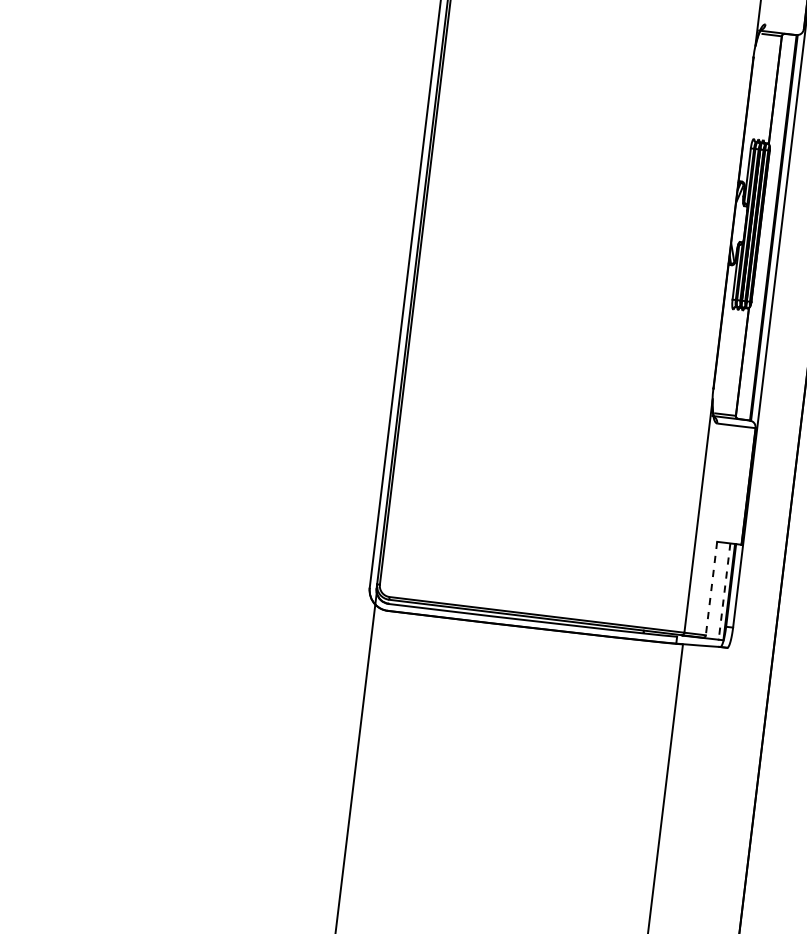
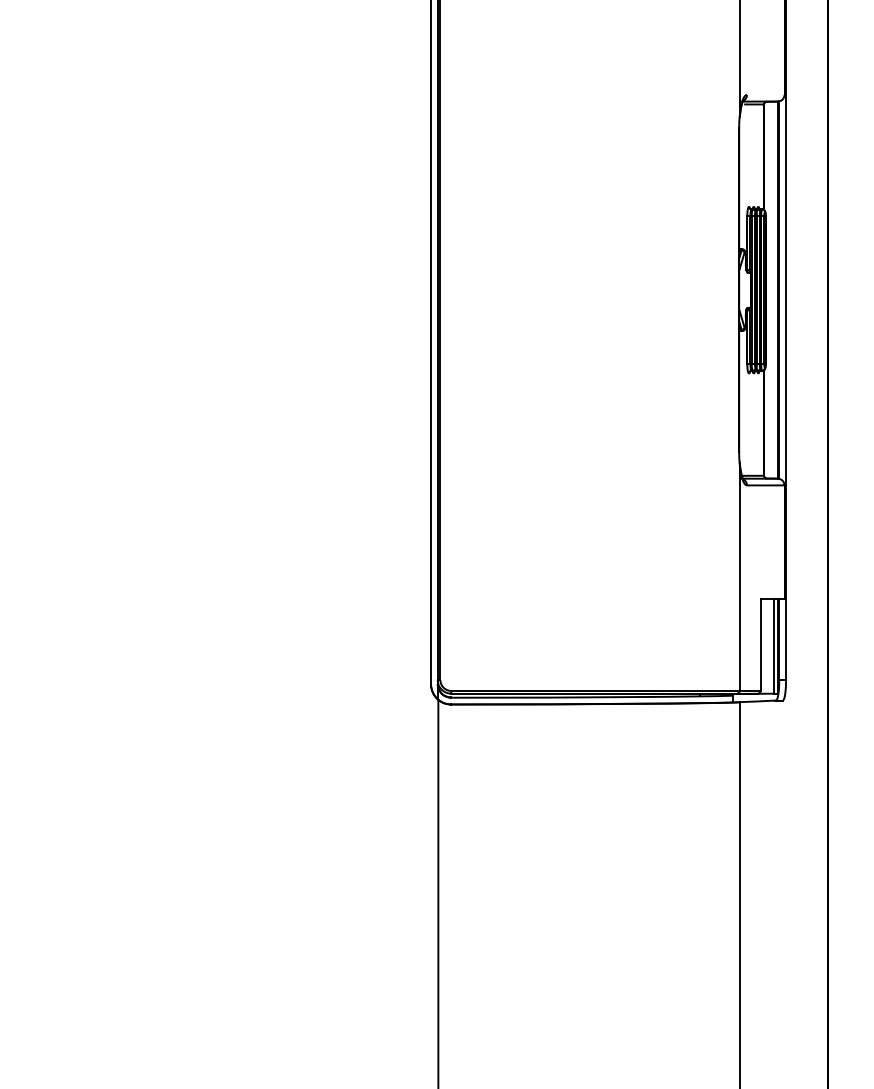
line: (711, 588) -> (760, 645), dashed -> solid
line: (724, 592) -> (773, 647), dashed -> solid

